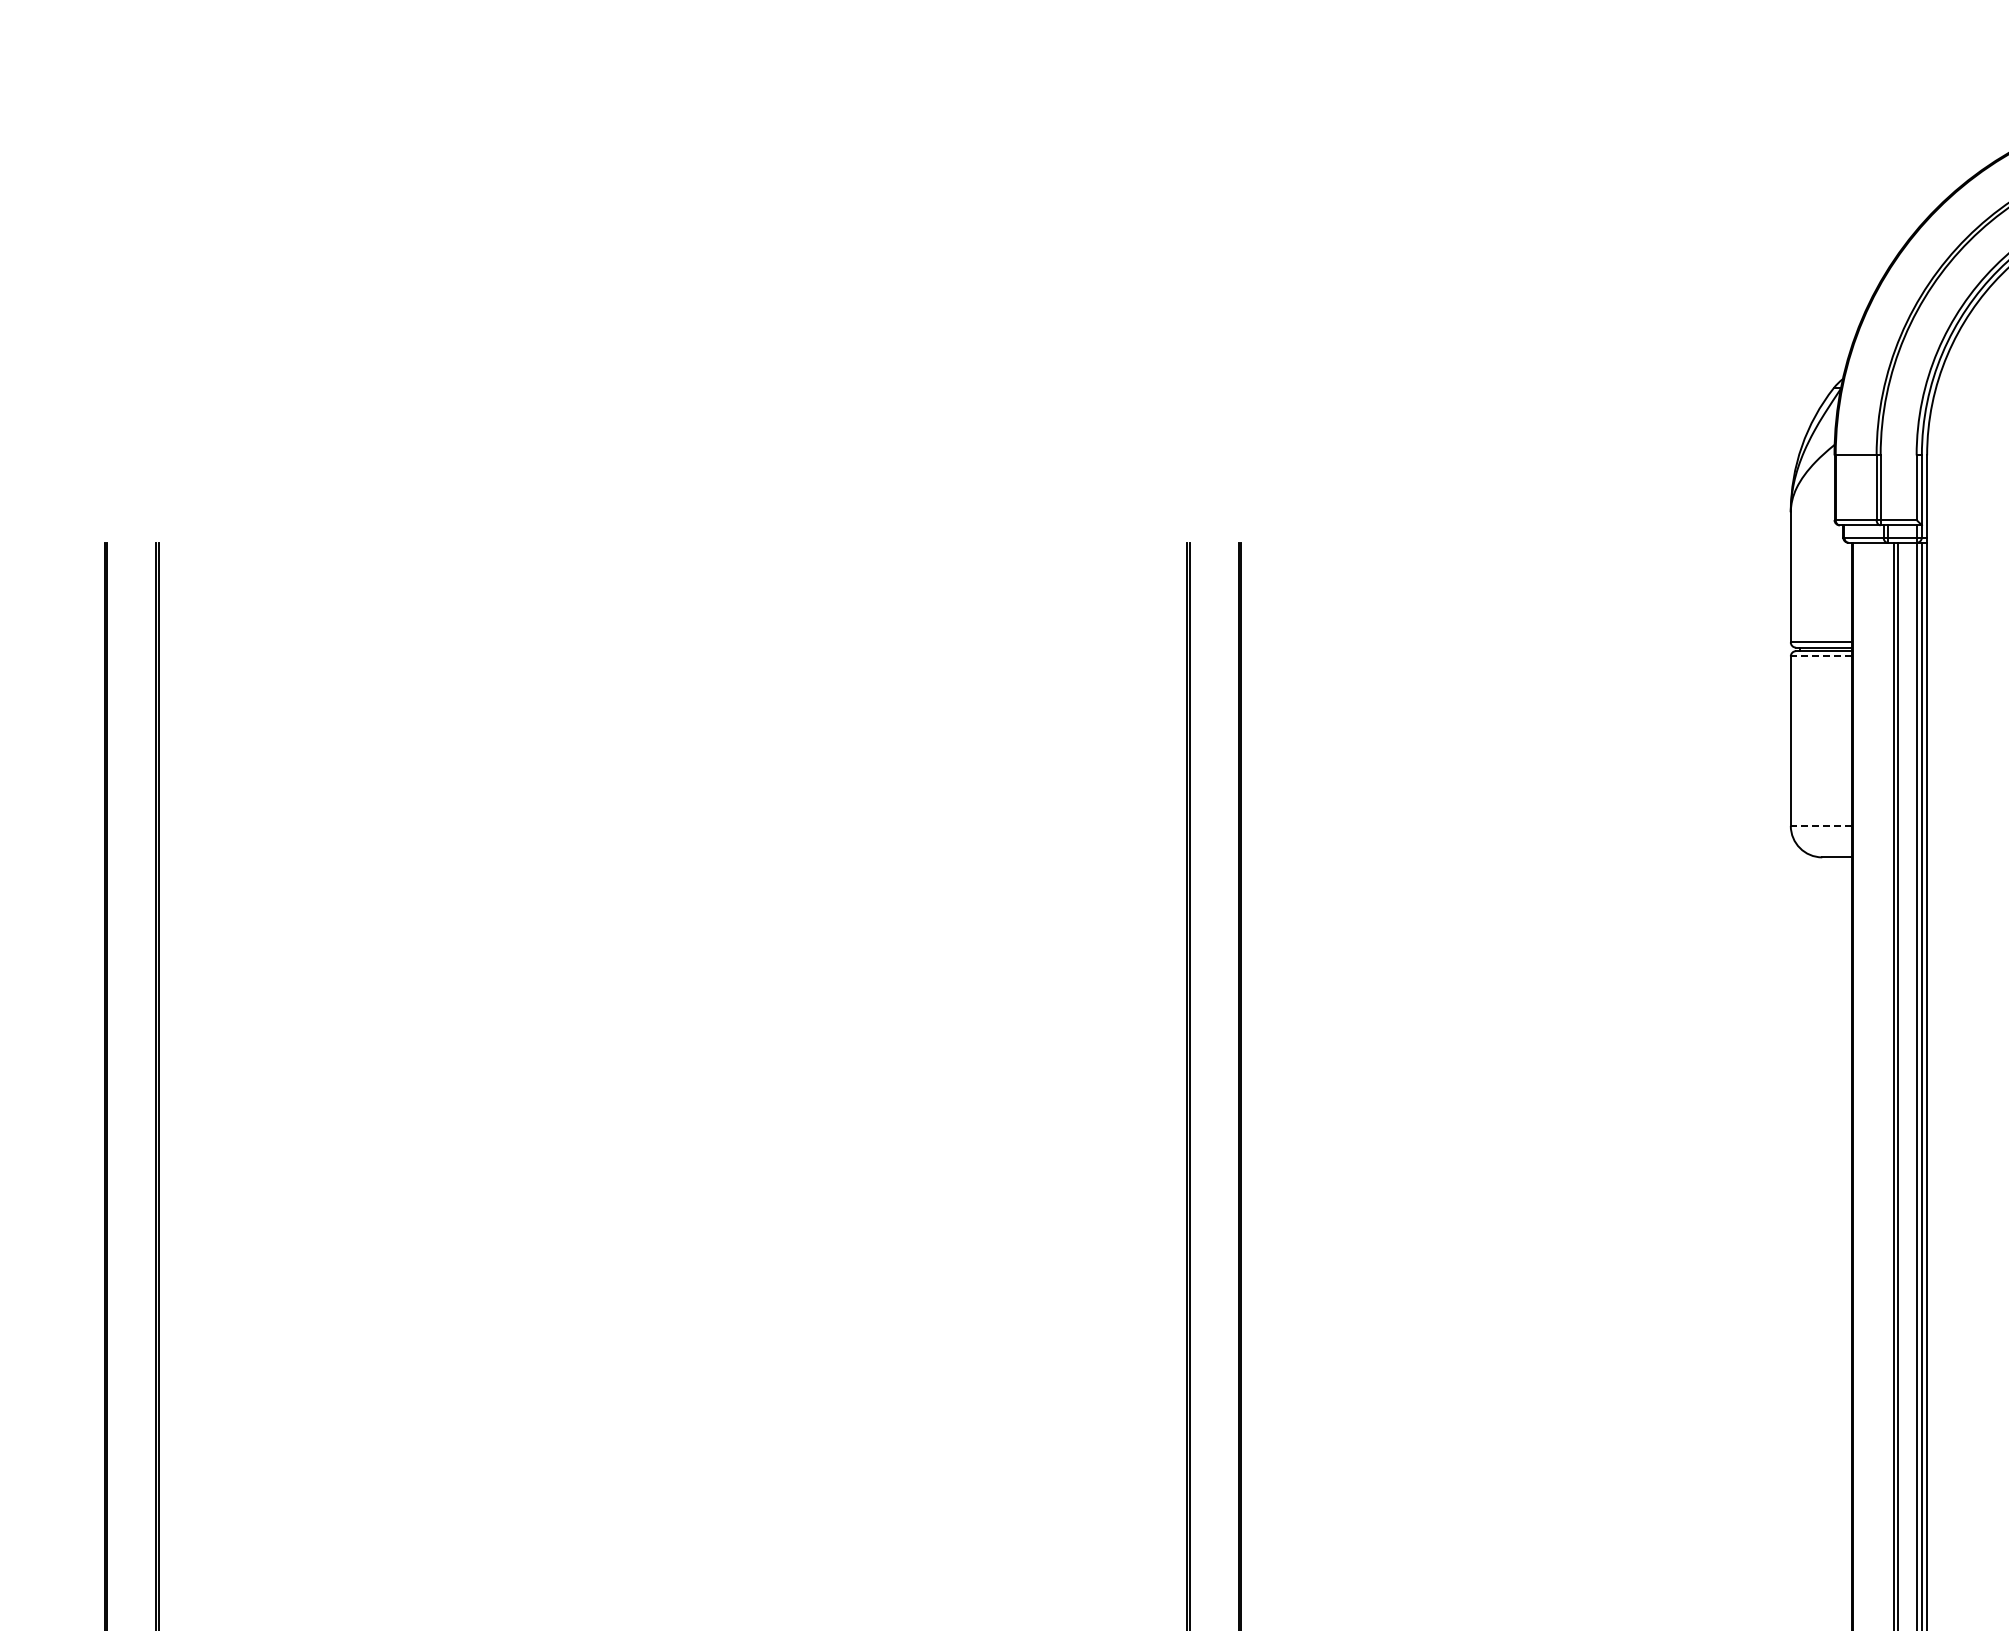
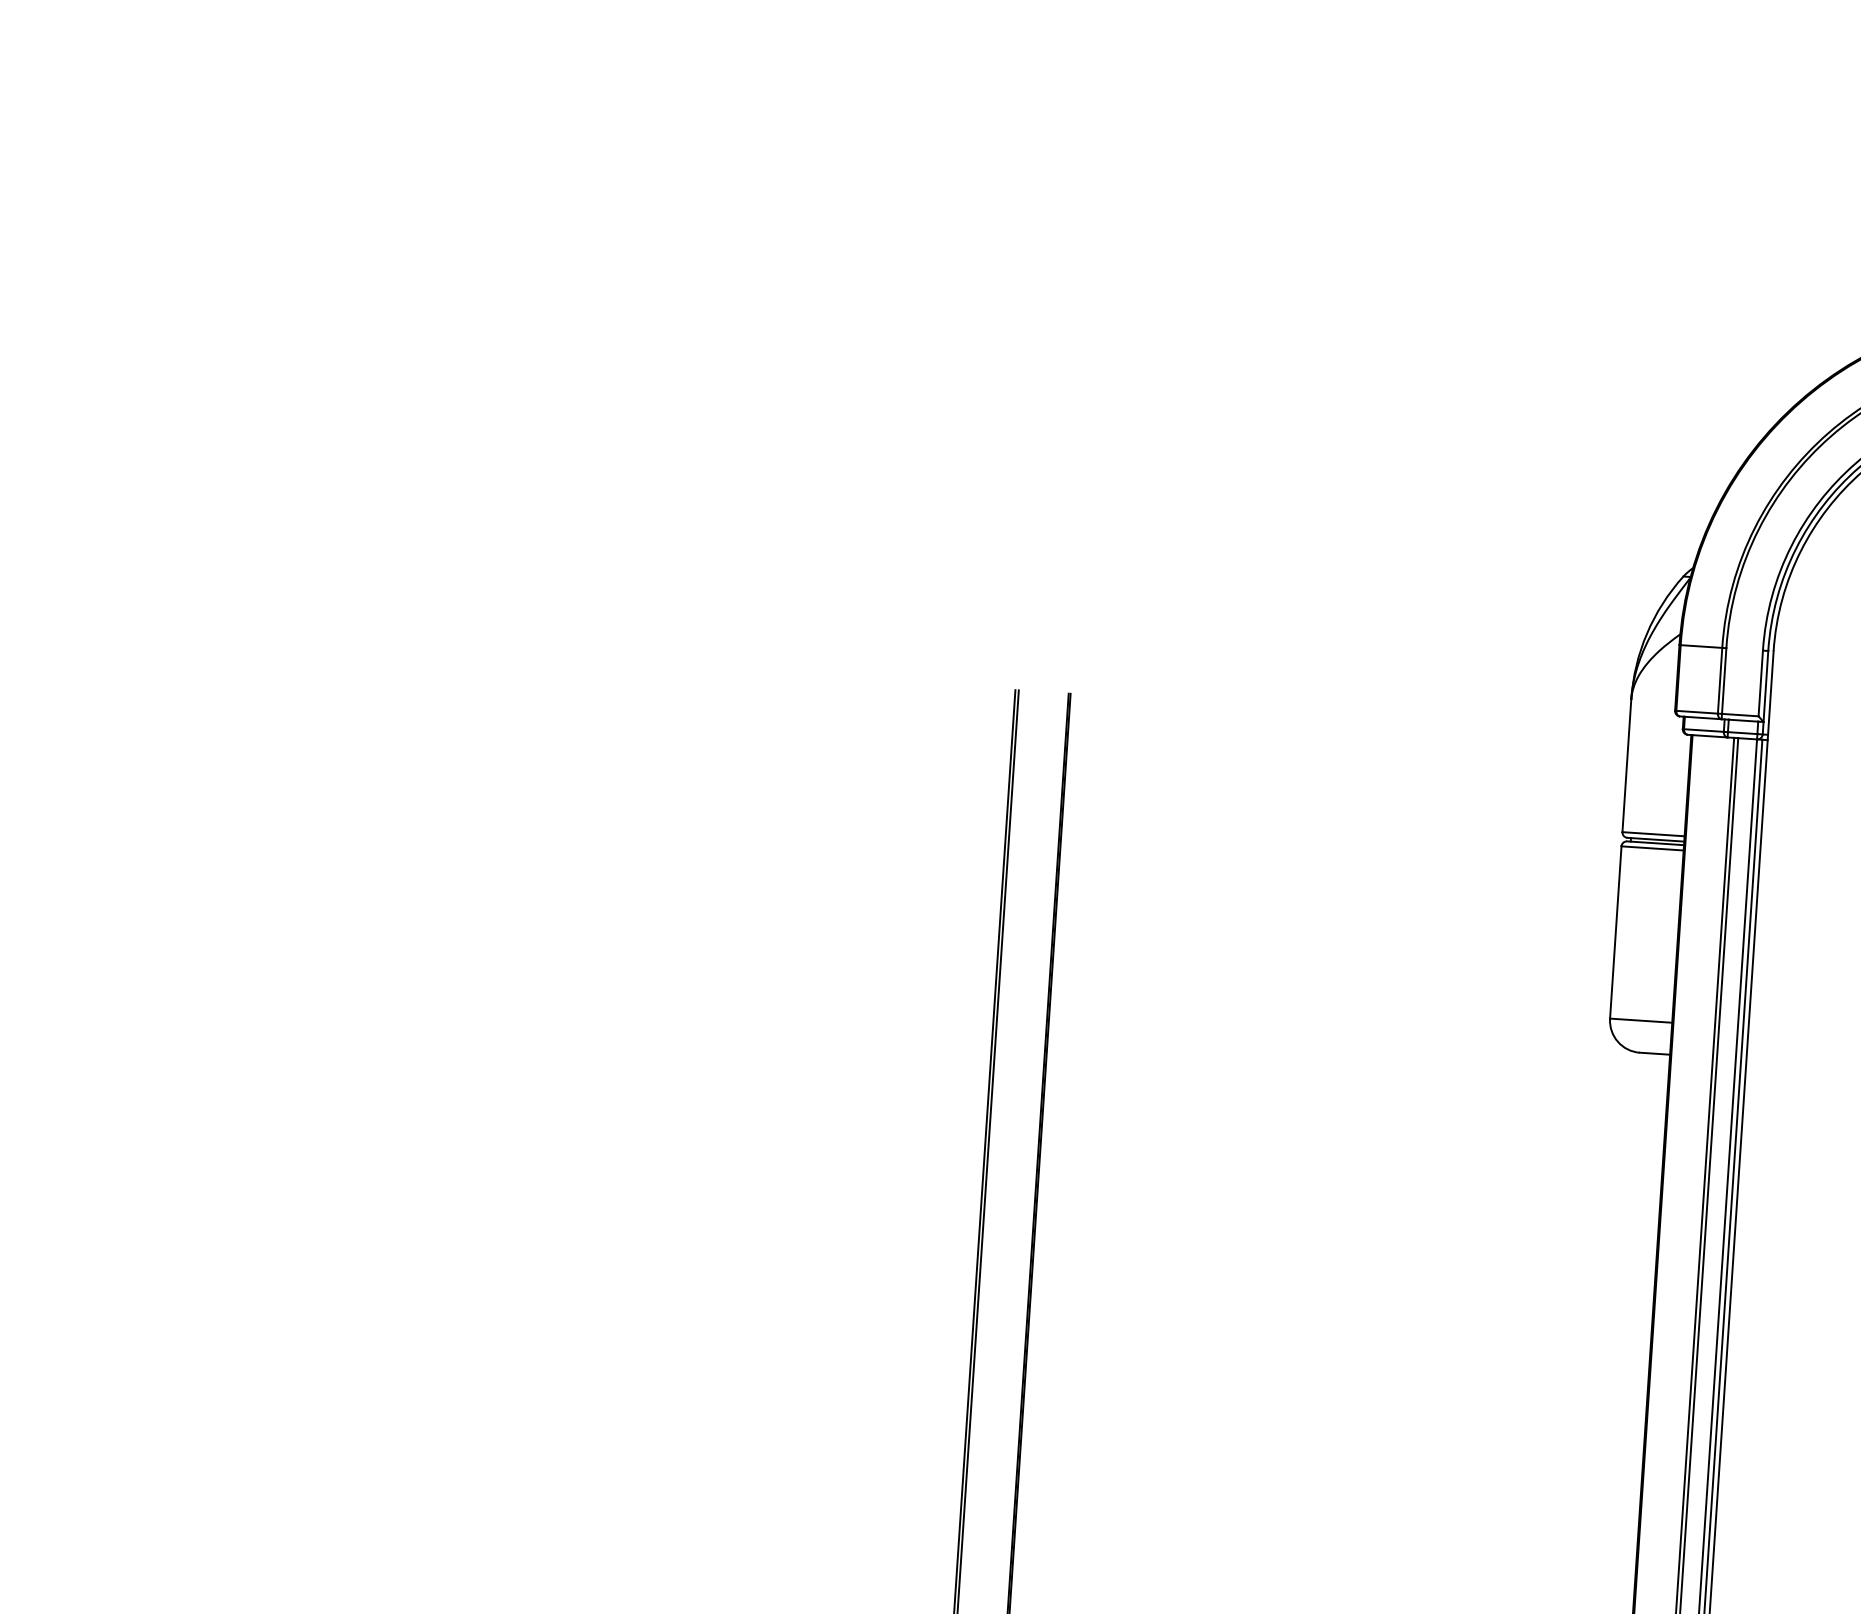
line: (1821, 656) -> (1652, 848), dashed -> solid
line: (1821, 825) -> (1641, 1020), dashed -> solid

